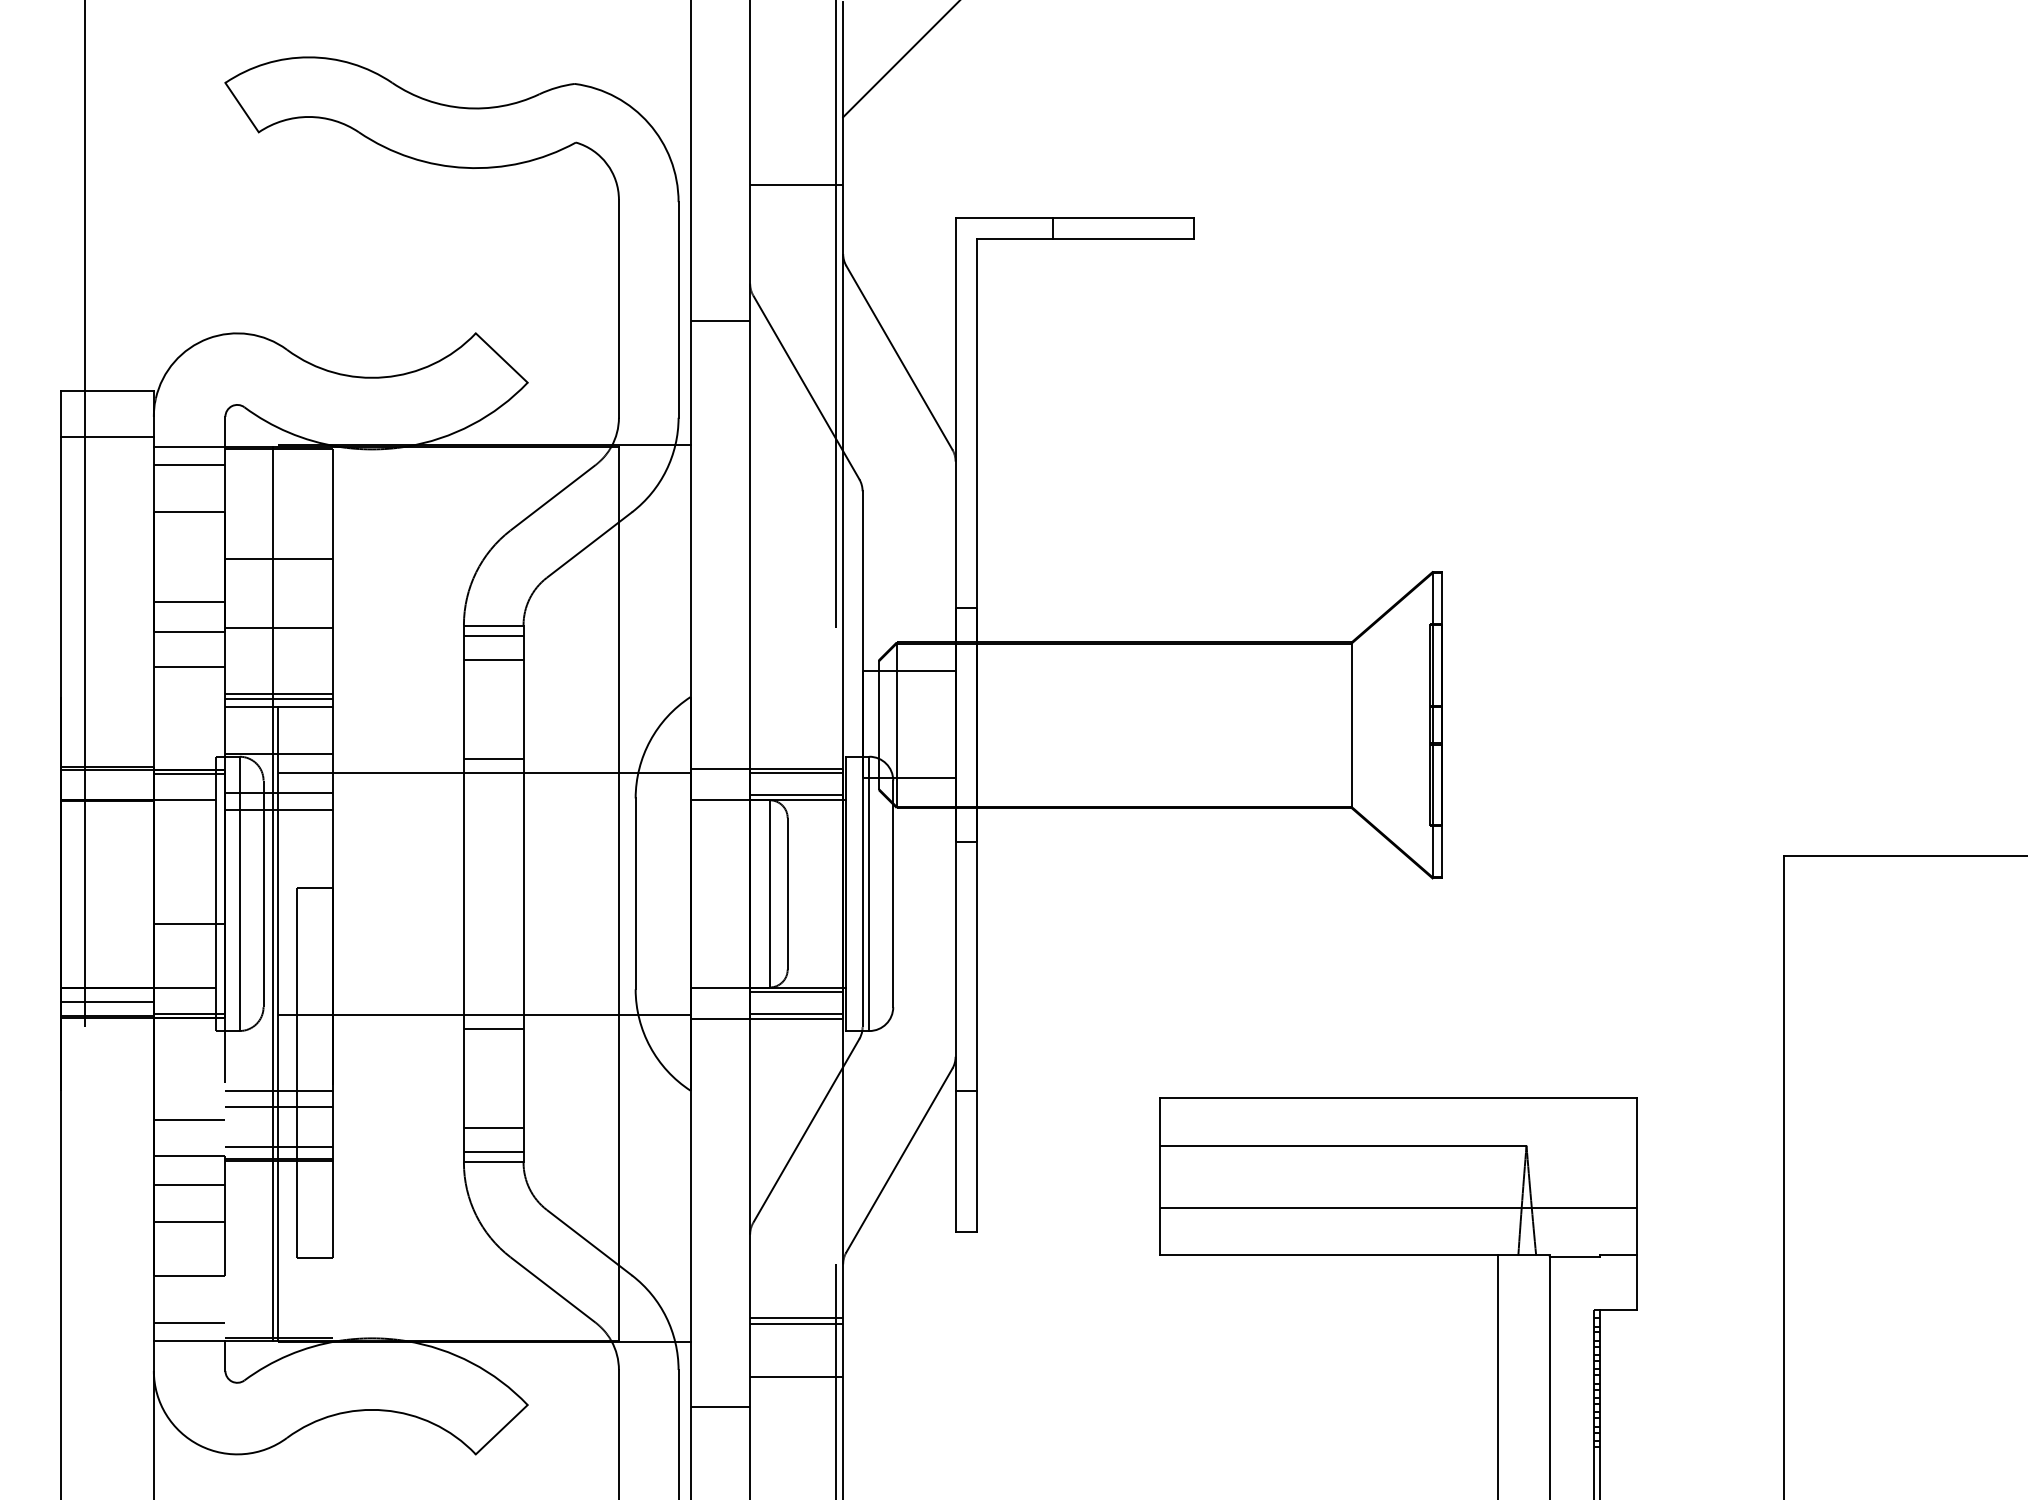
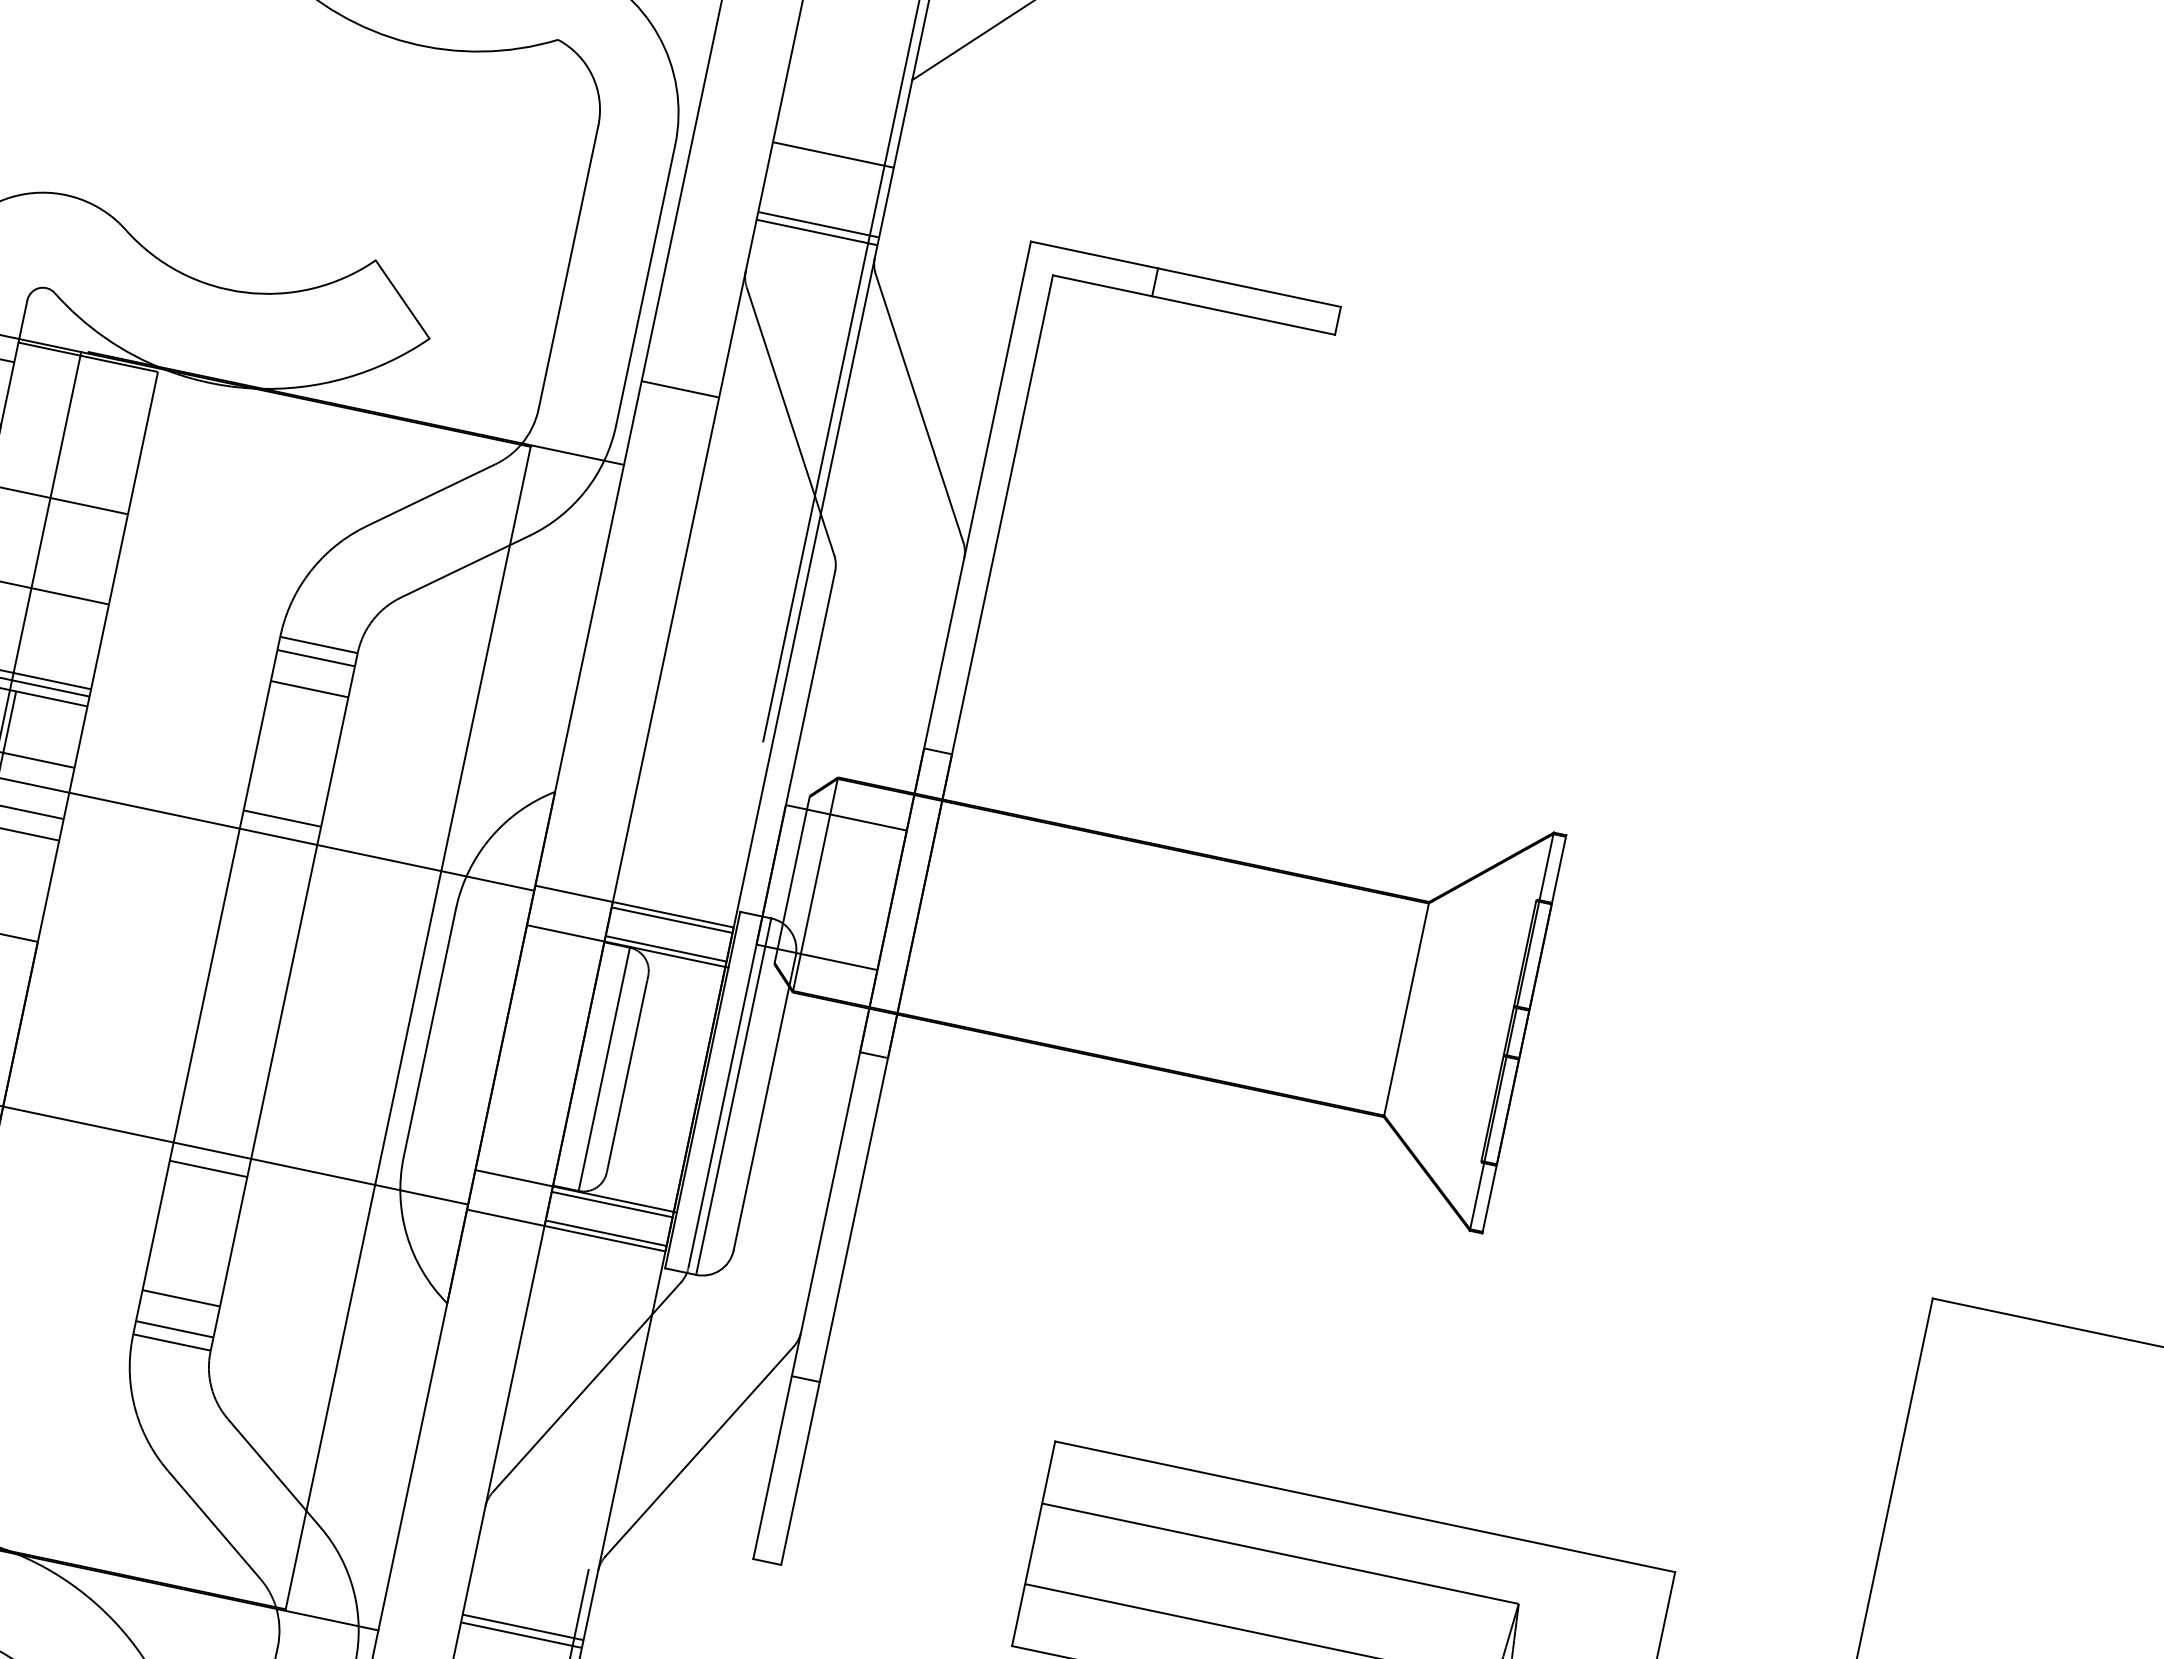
line: (796, 238) -> (818, 224), added
line: (796, 244) -> (816, 232), added
line: (720, 321) -> (680, 389), moved

